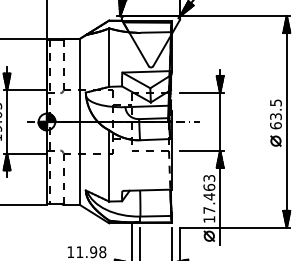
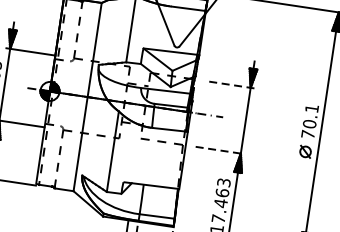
line: (201, 92) -> (229, 84), solid -> dashed
text: (275, 114) -> (309, 121), 63.5 -> 70.1
line: (201, 151) -> (219, 150), solid -> dashed

